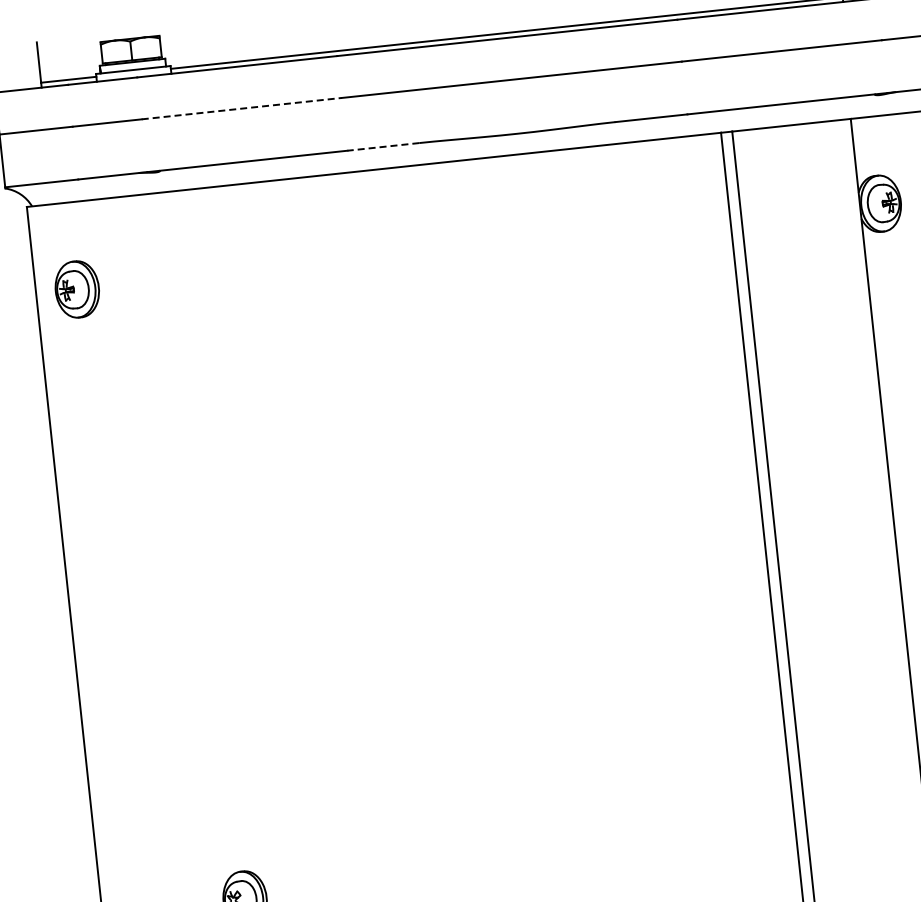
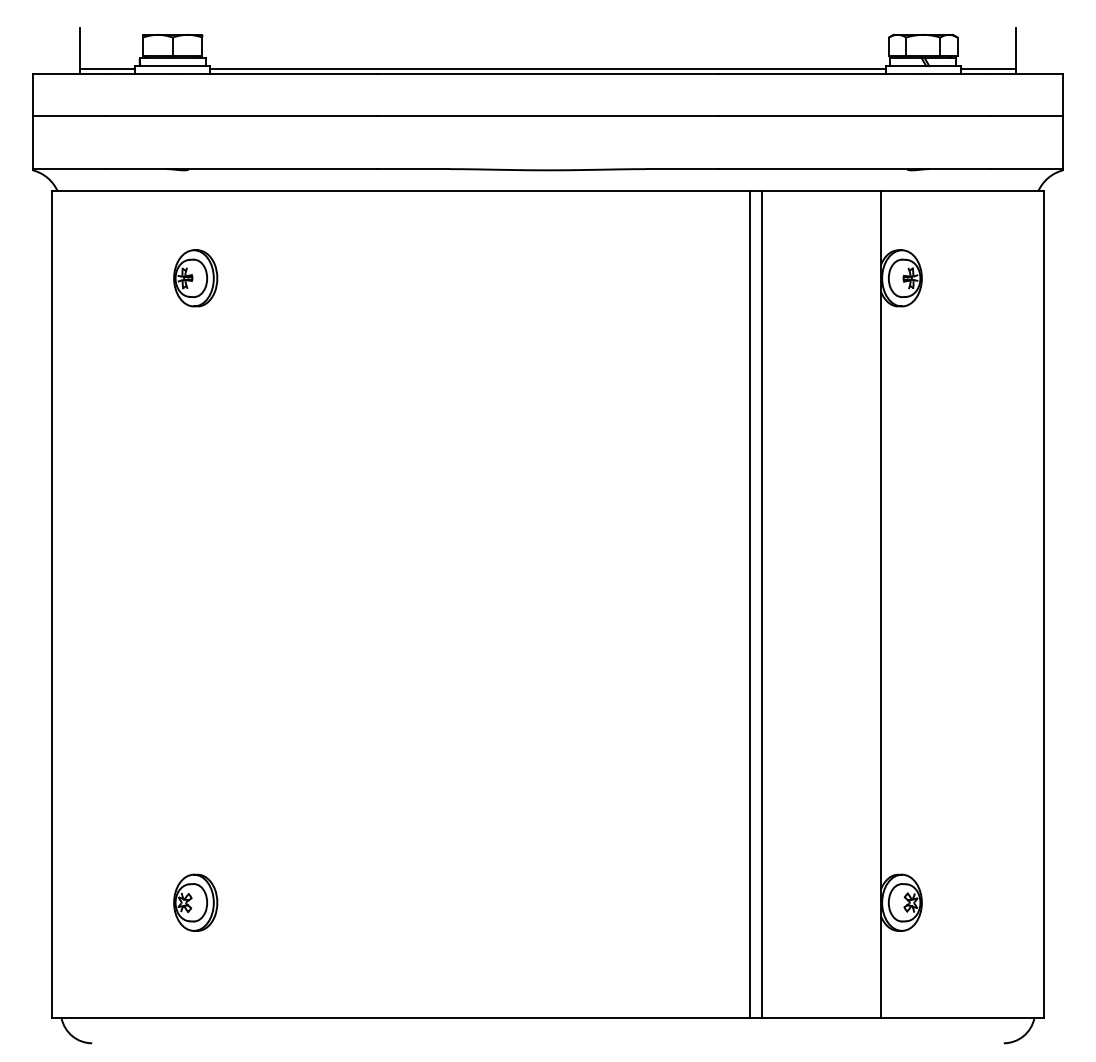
line: (241, 109) -> (276, 116), dashed -> solid
line: (382, 147) -> (412, 169), dashed -> solid
part: (77, 289) -> (195, 278), moved

